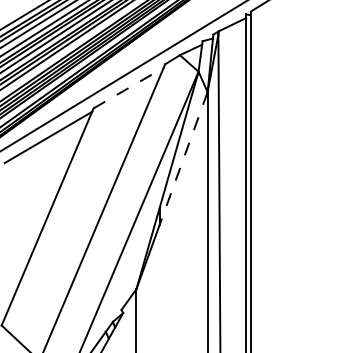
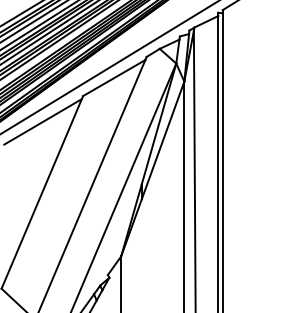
line: (128, 88) -> (114, 78), dashed -> solid
line: (184, 158) -> (163, 140), dashed -> solid

